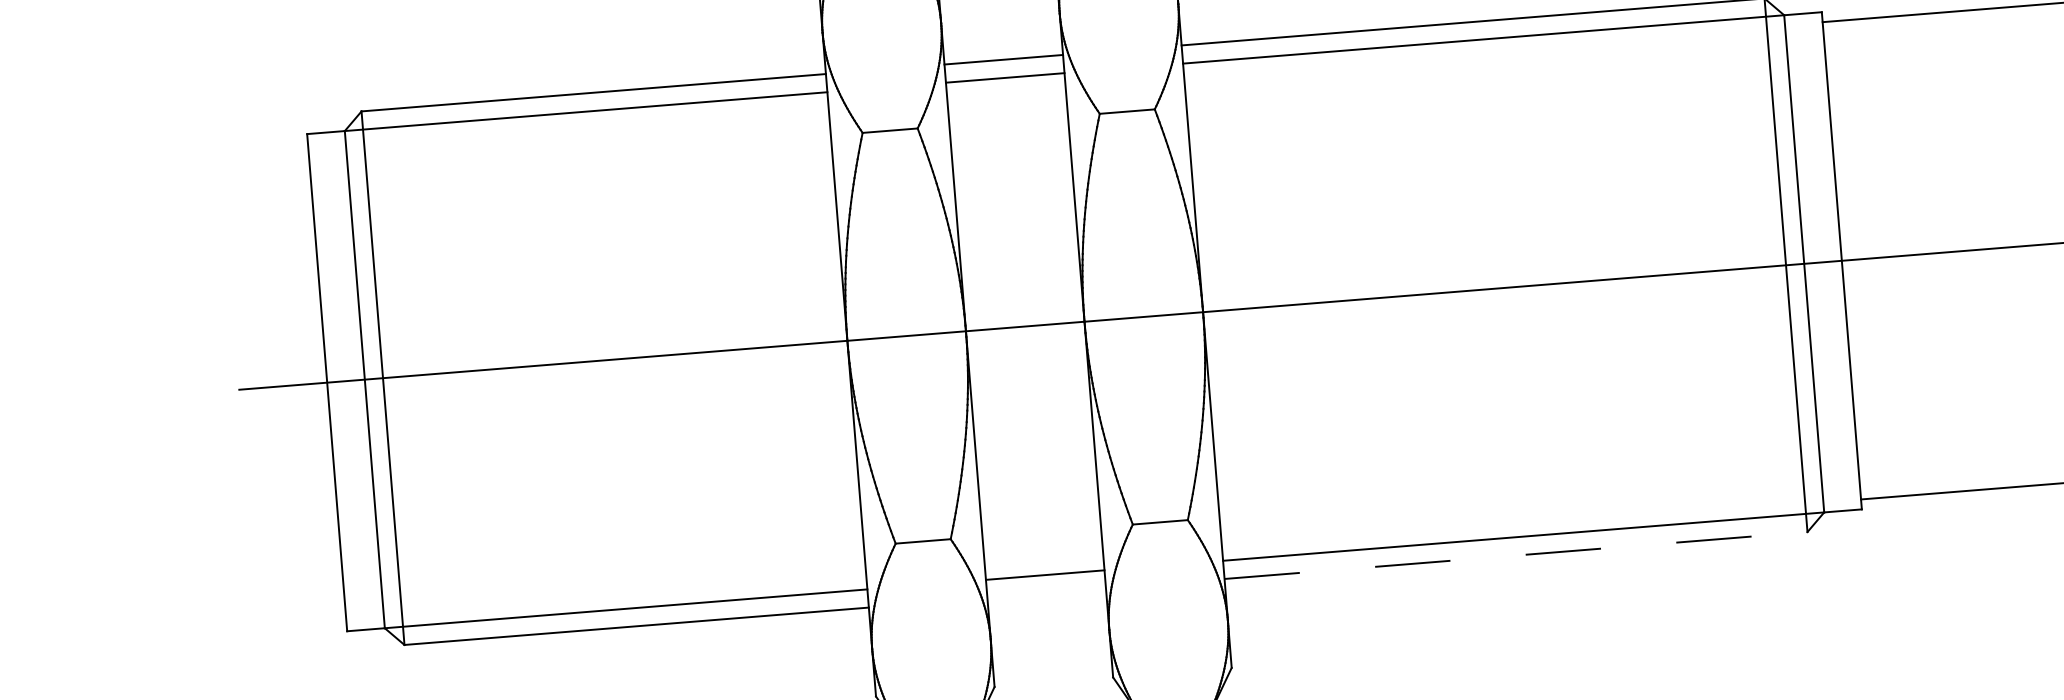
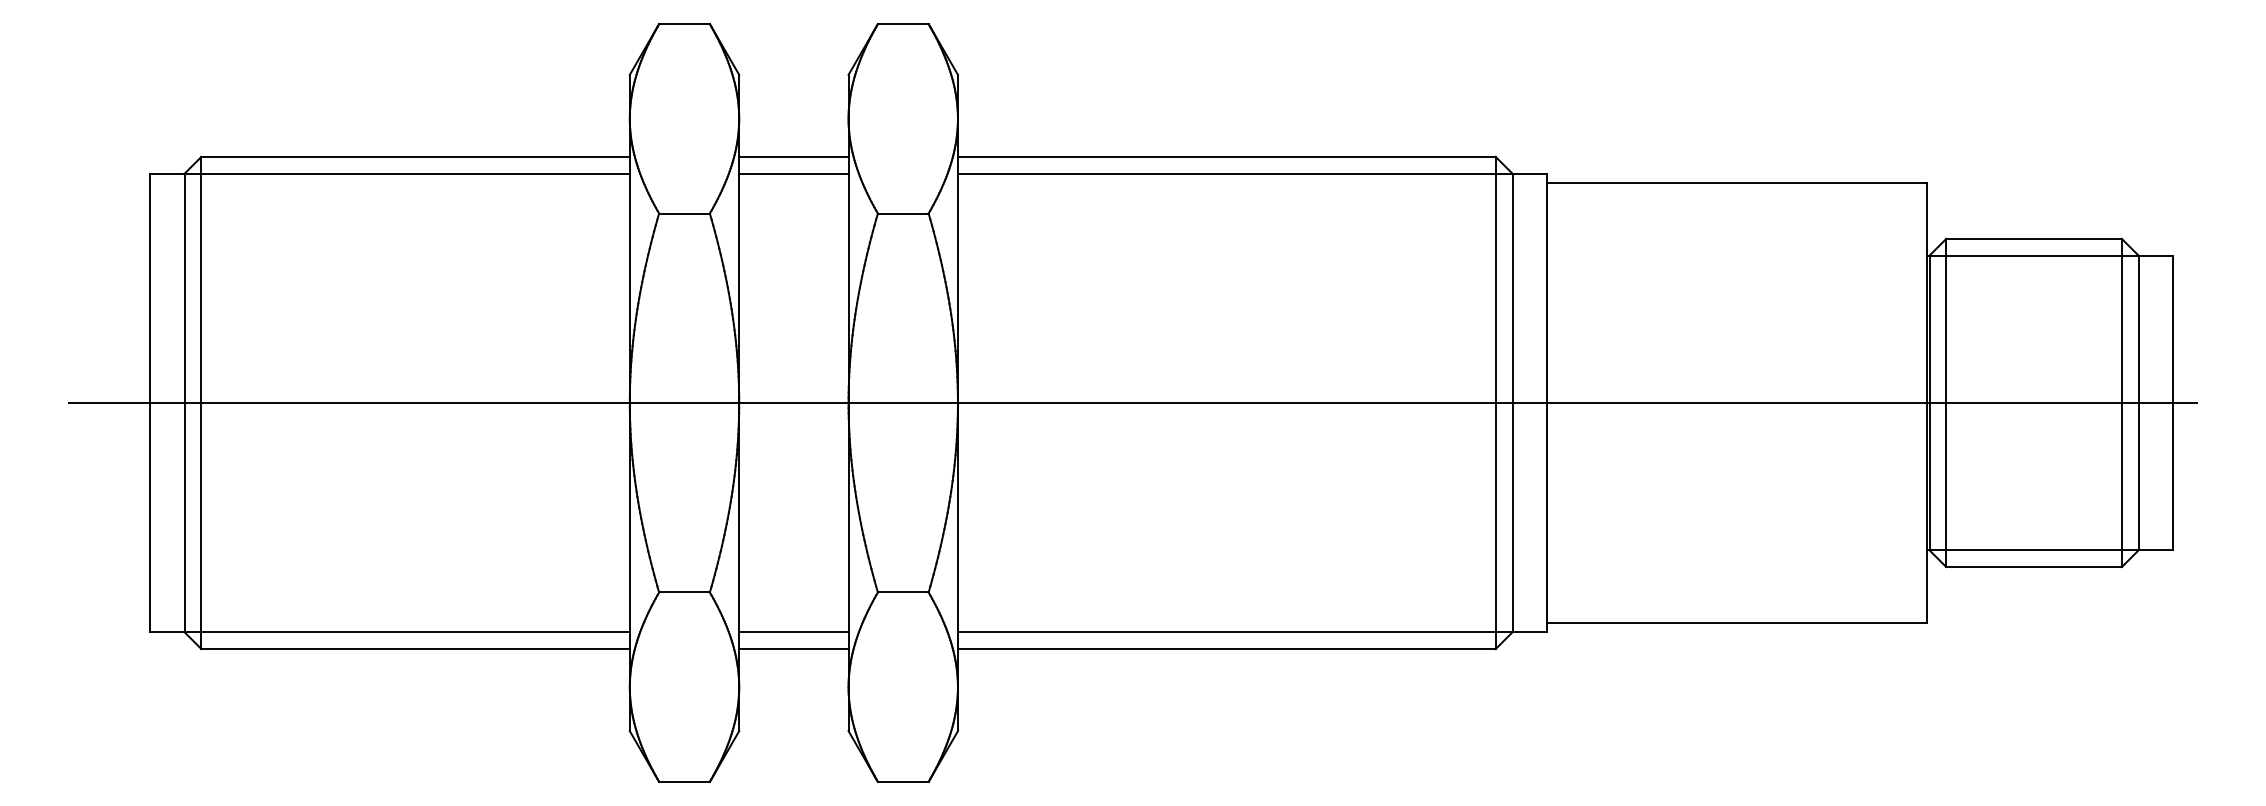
line: (1515, 555) -> (1226, 649), dashed -> solid
line: (1046, 593) -> (793, 649), added

